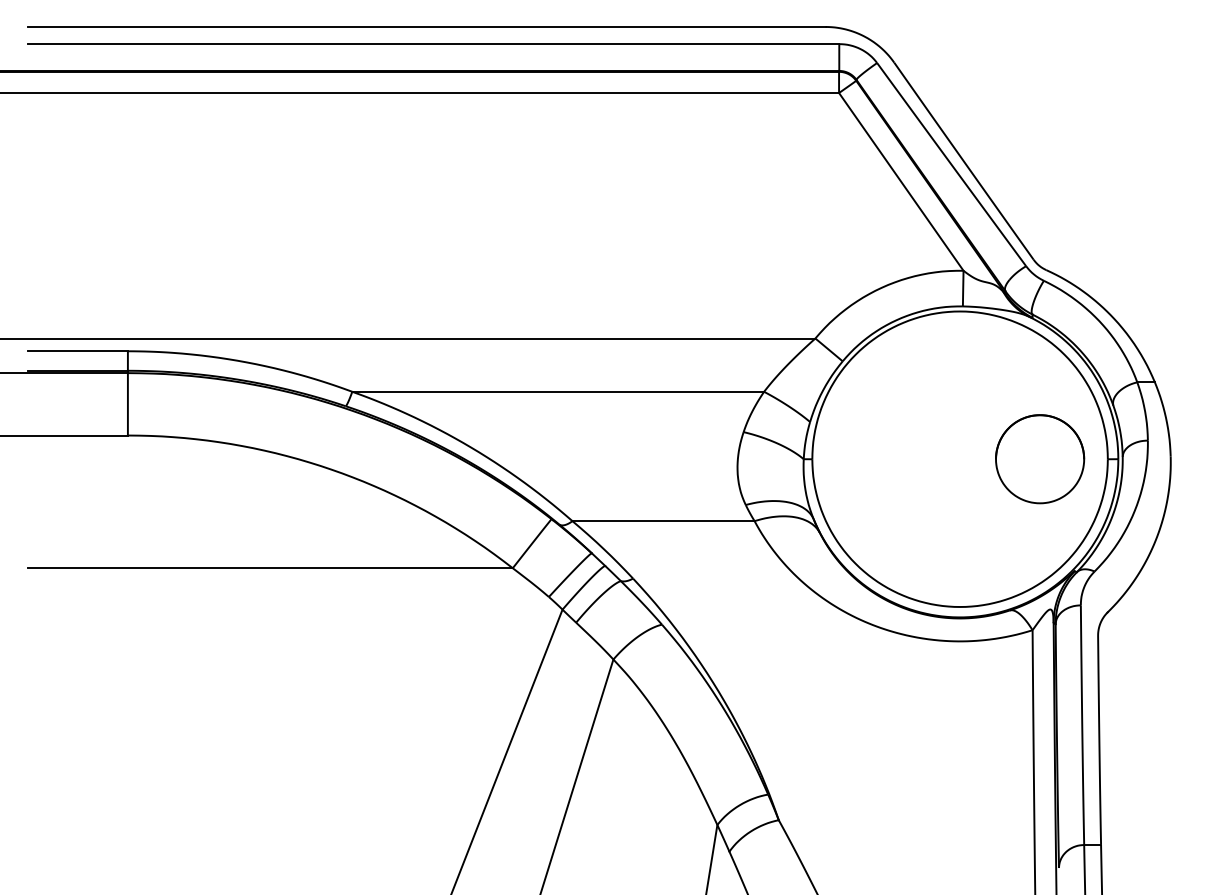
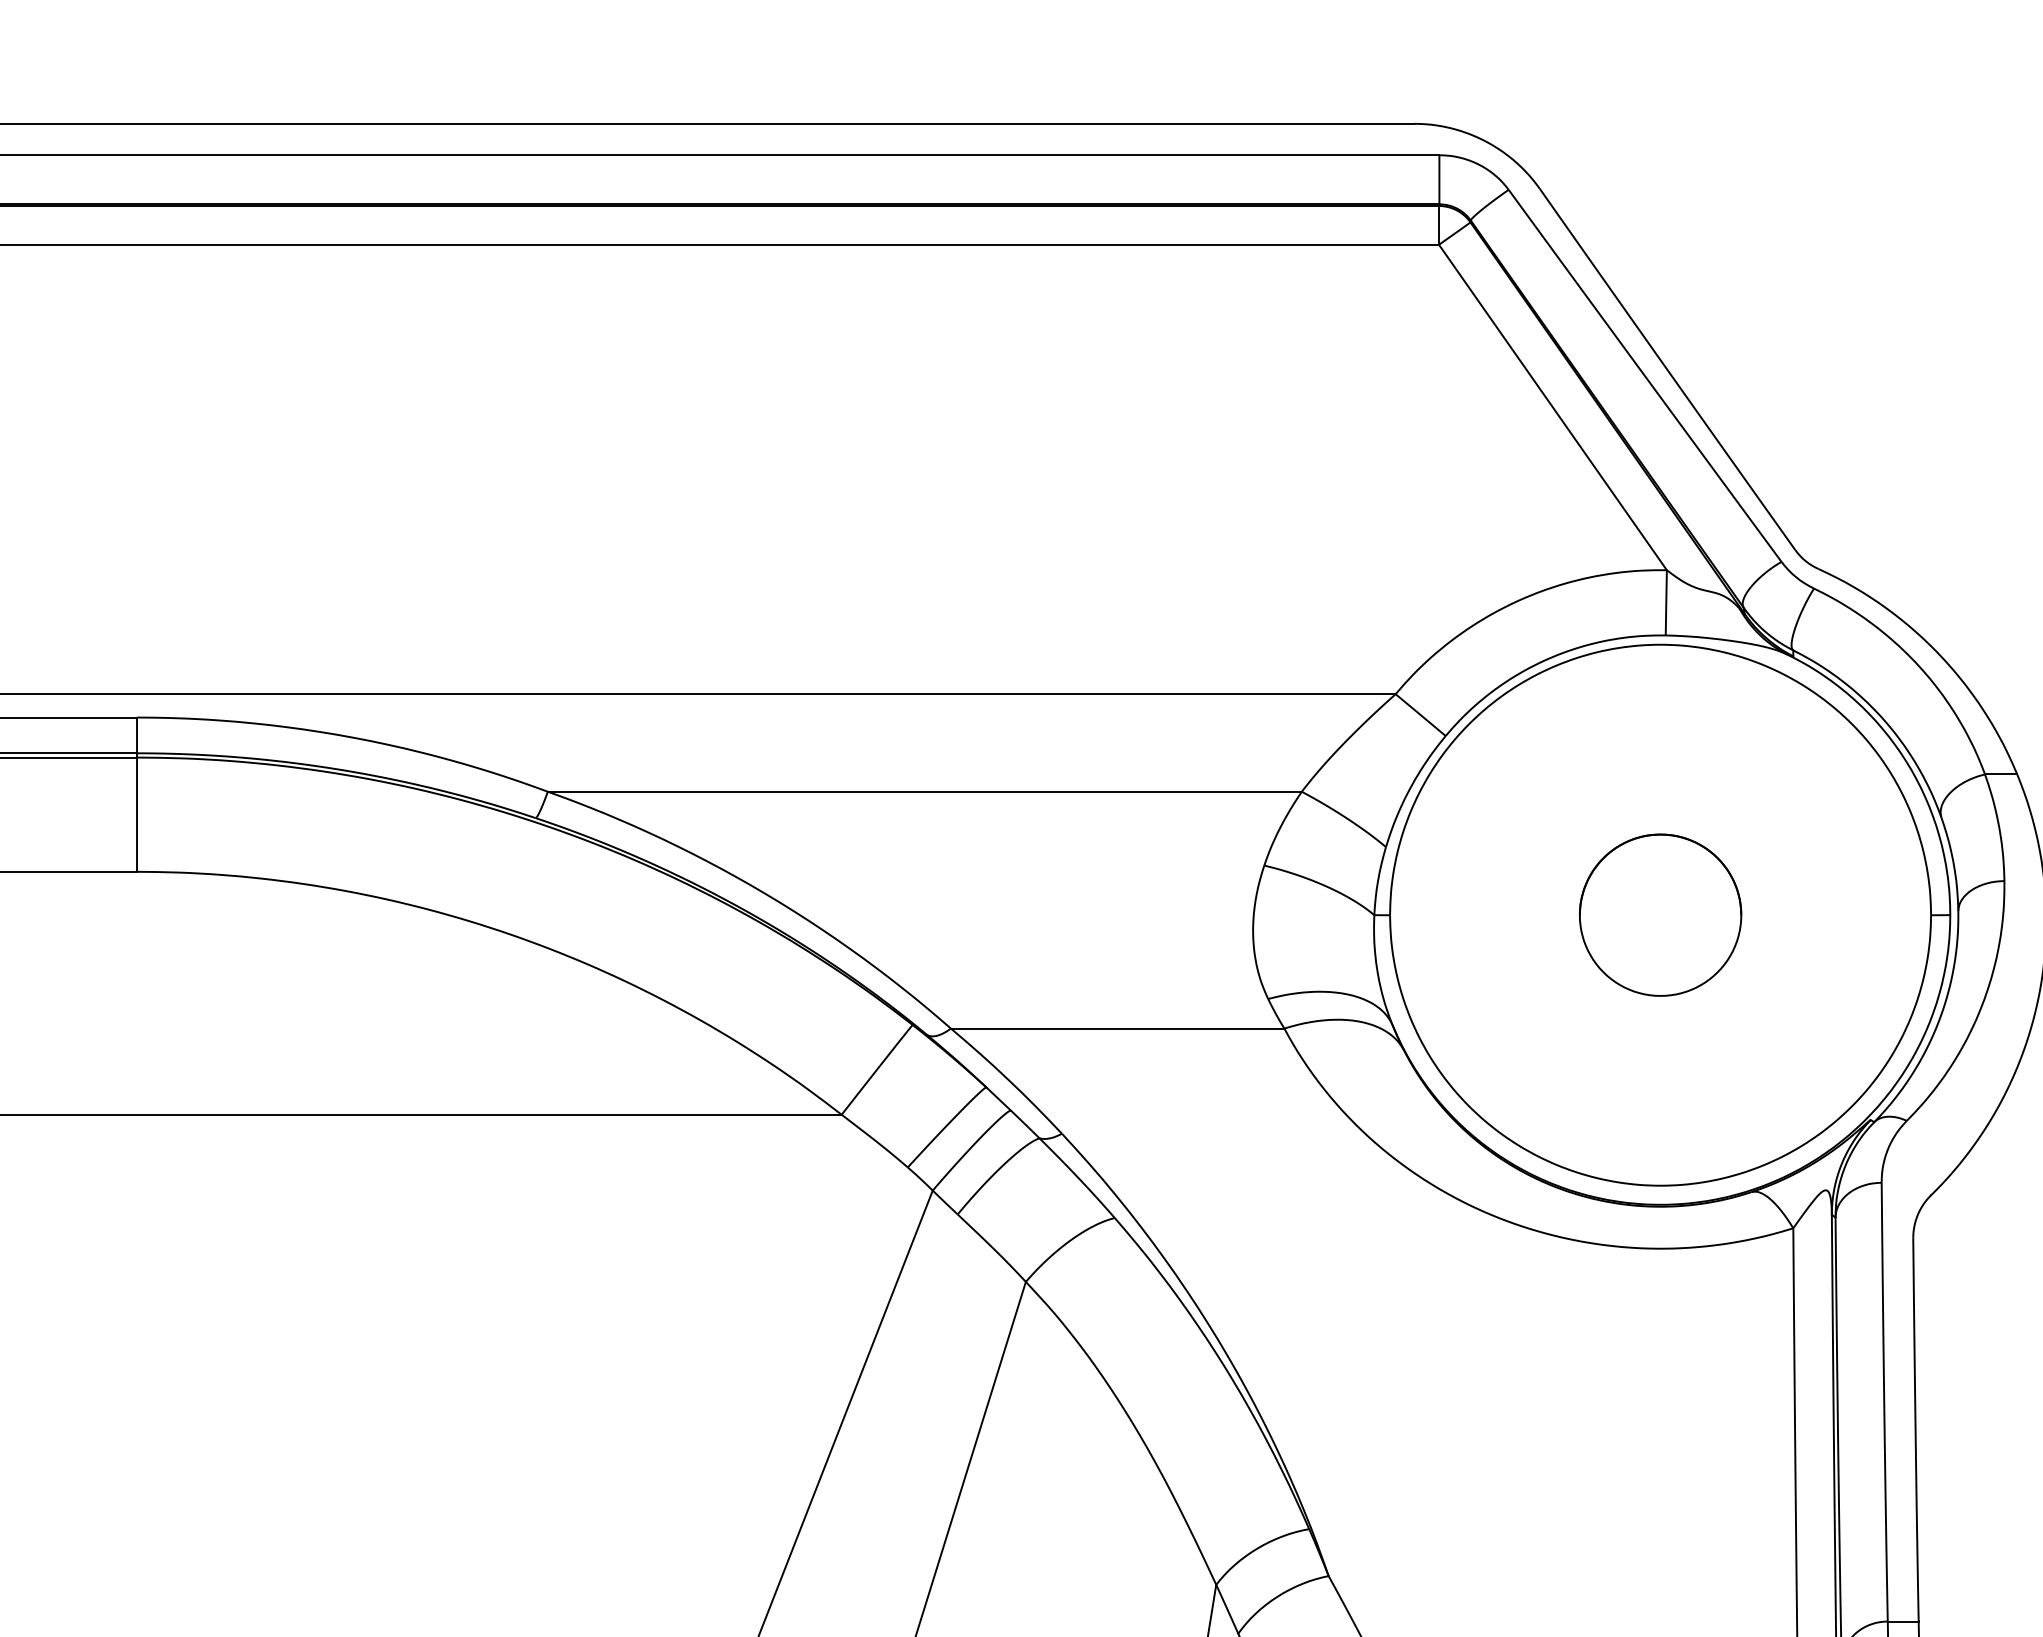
part: (1040, 459) -> (1661, 915), moved

